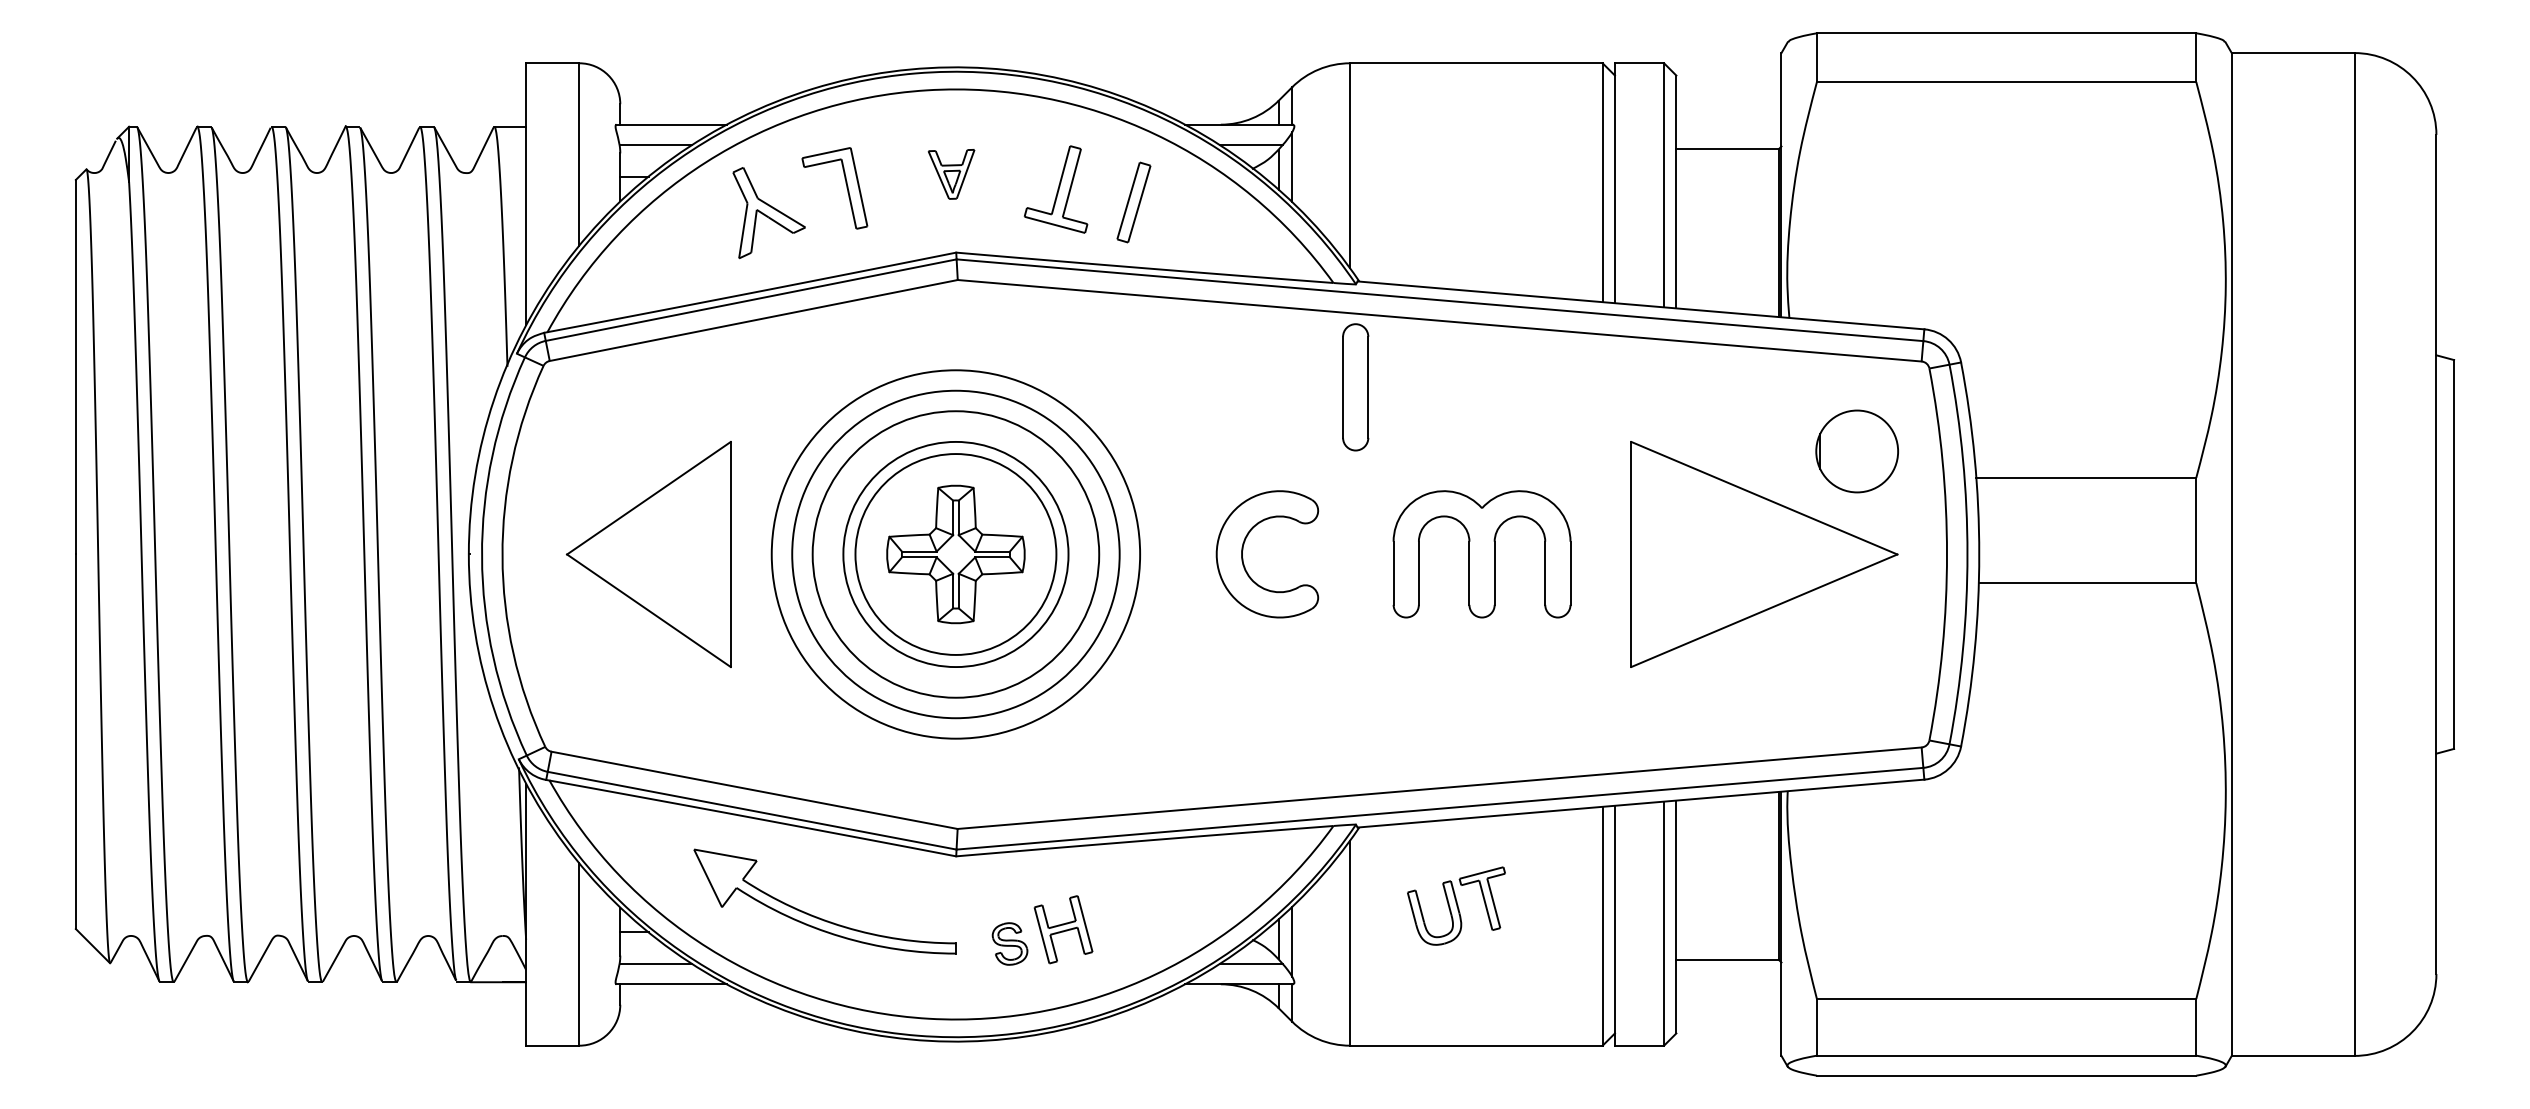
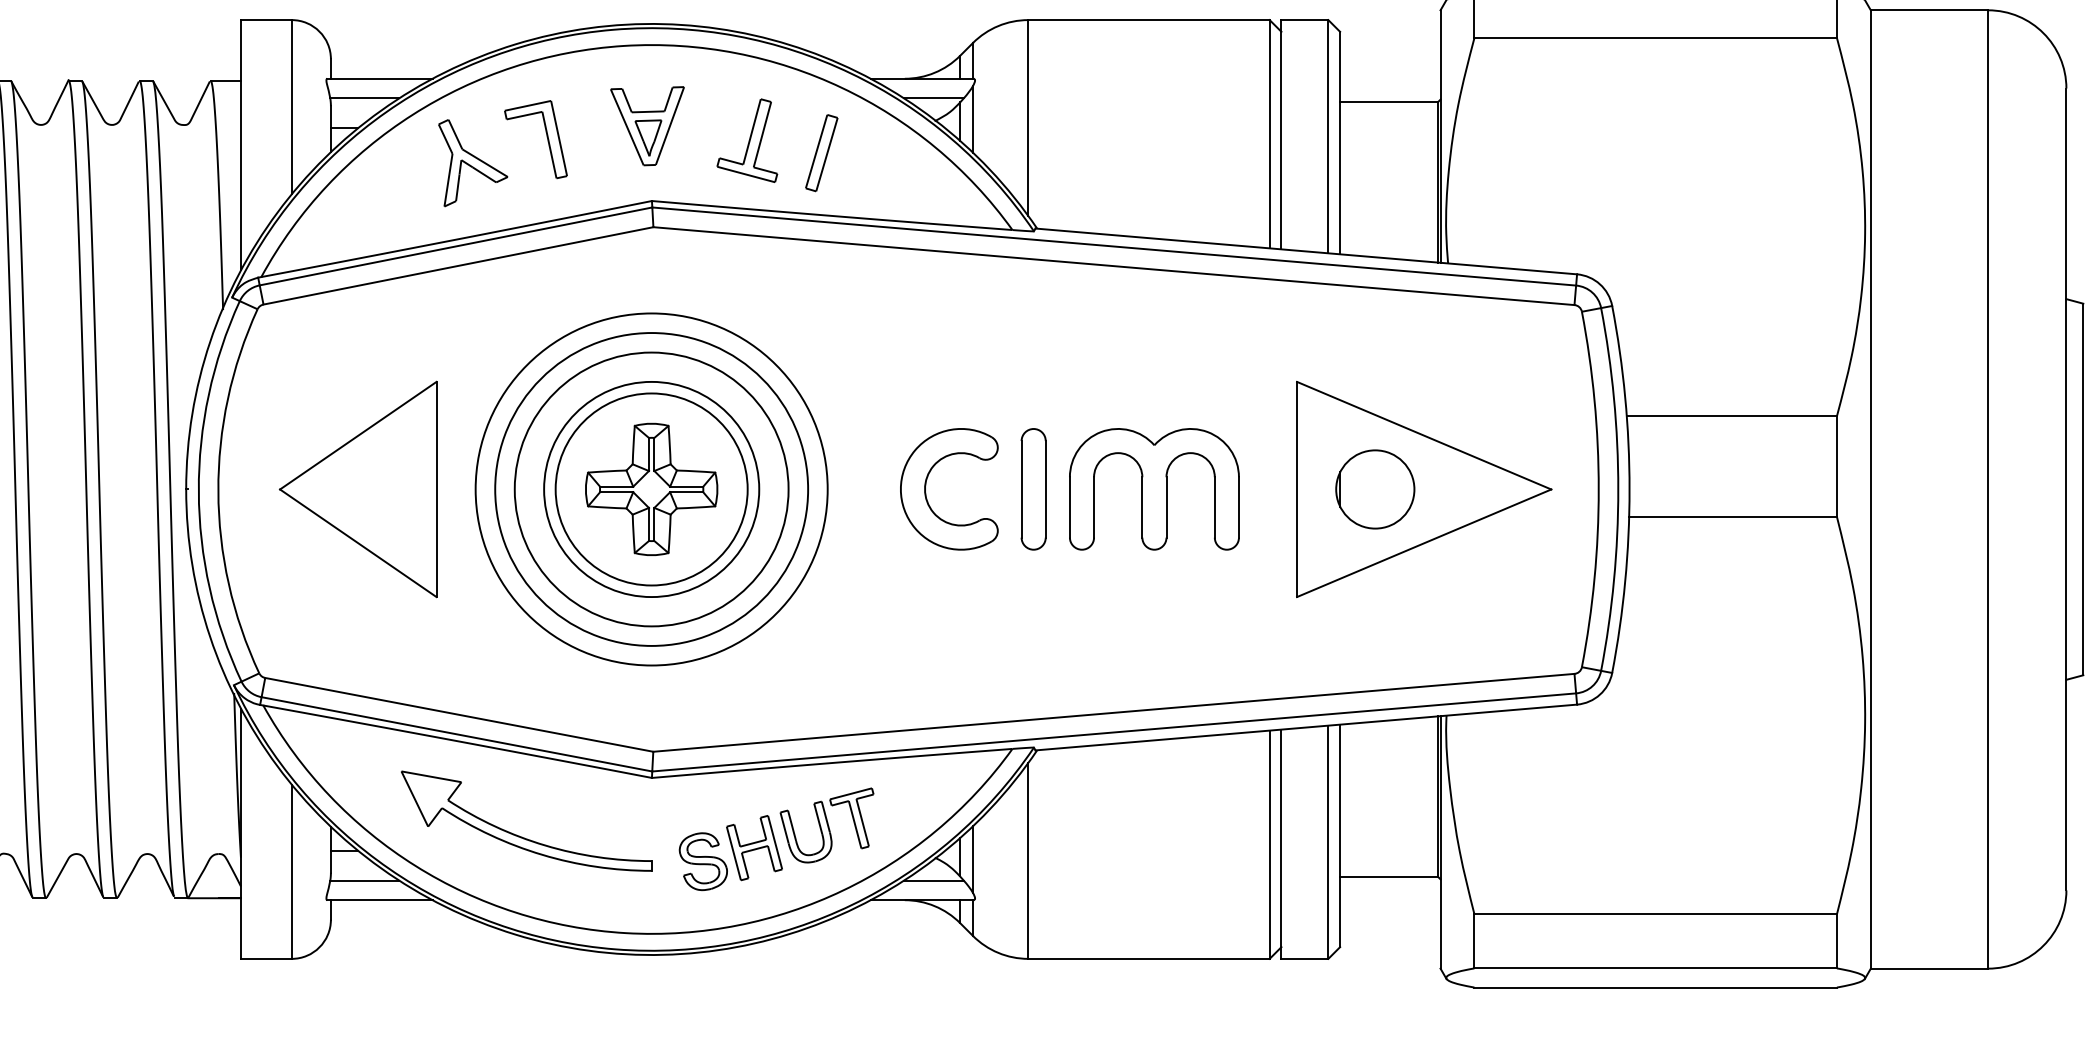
part: (951, 174) -> (647, 126), size x1.67
part: (1355, 387) -> (1033, 489), moved
part: (1856, 451) -> (1374, 489), moved
part: (1456, 905) -> (827, 824), moved
part: (1009, 943) -> (702, 861), size x1.43

